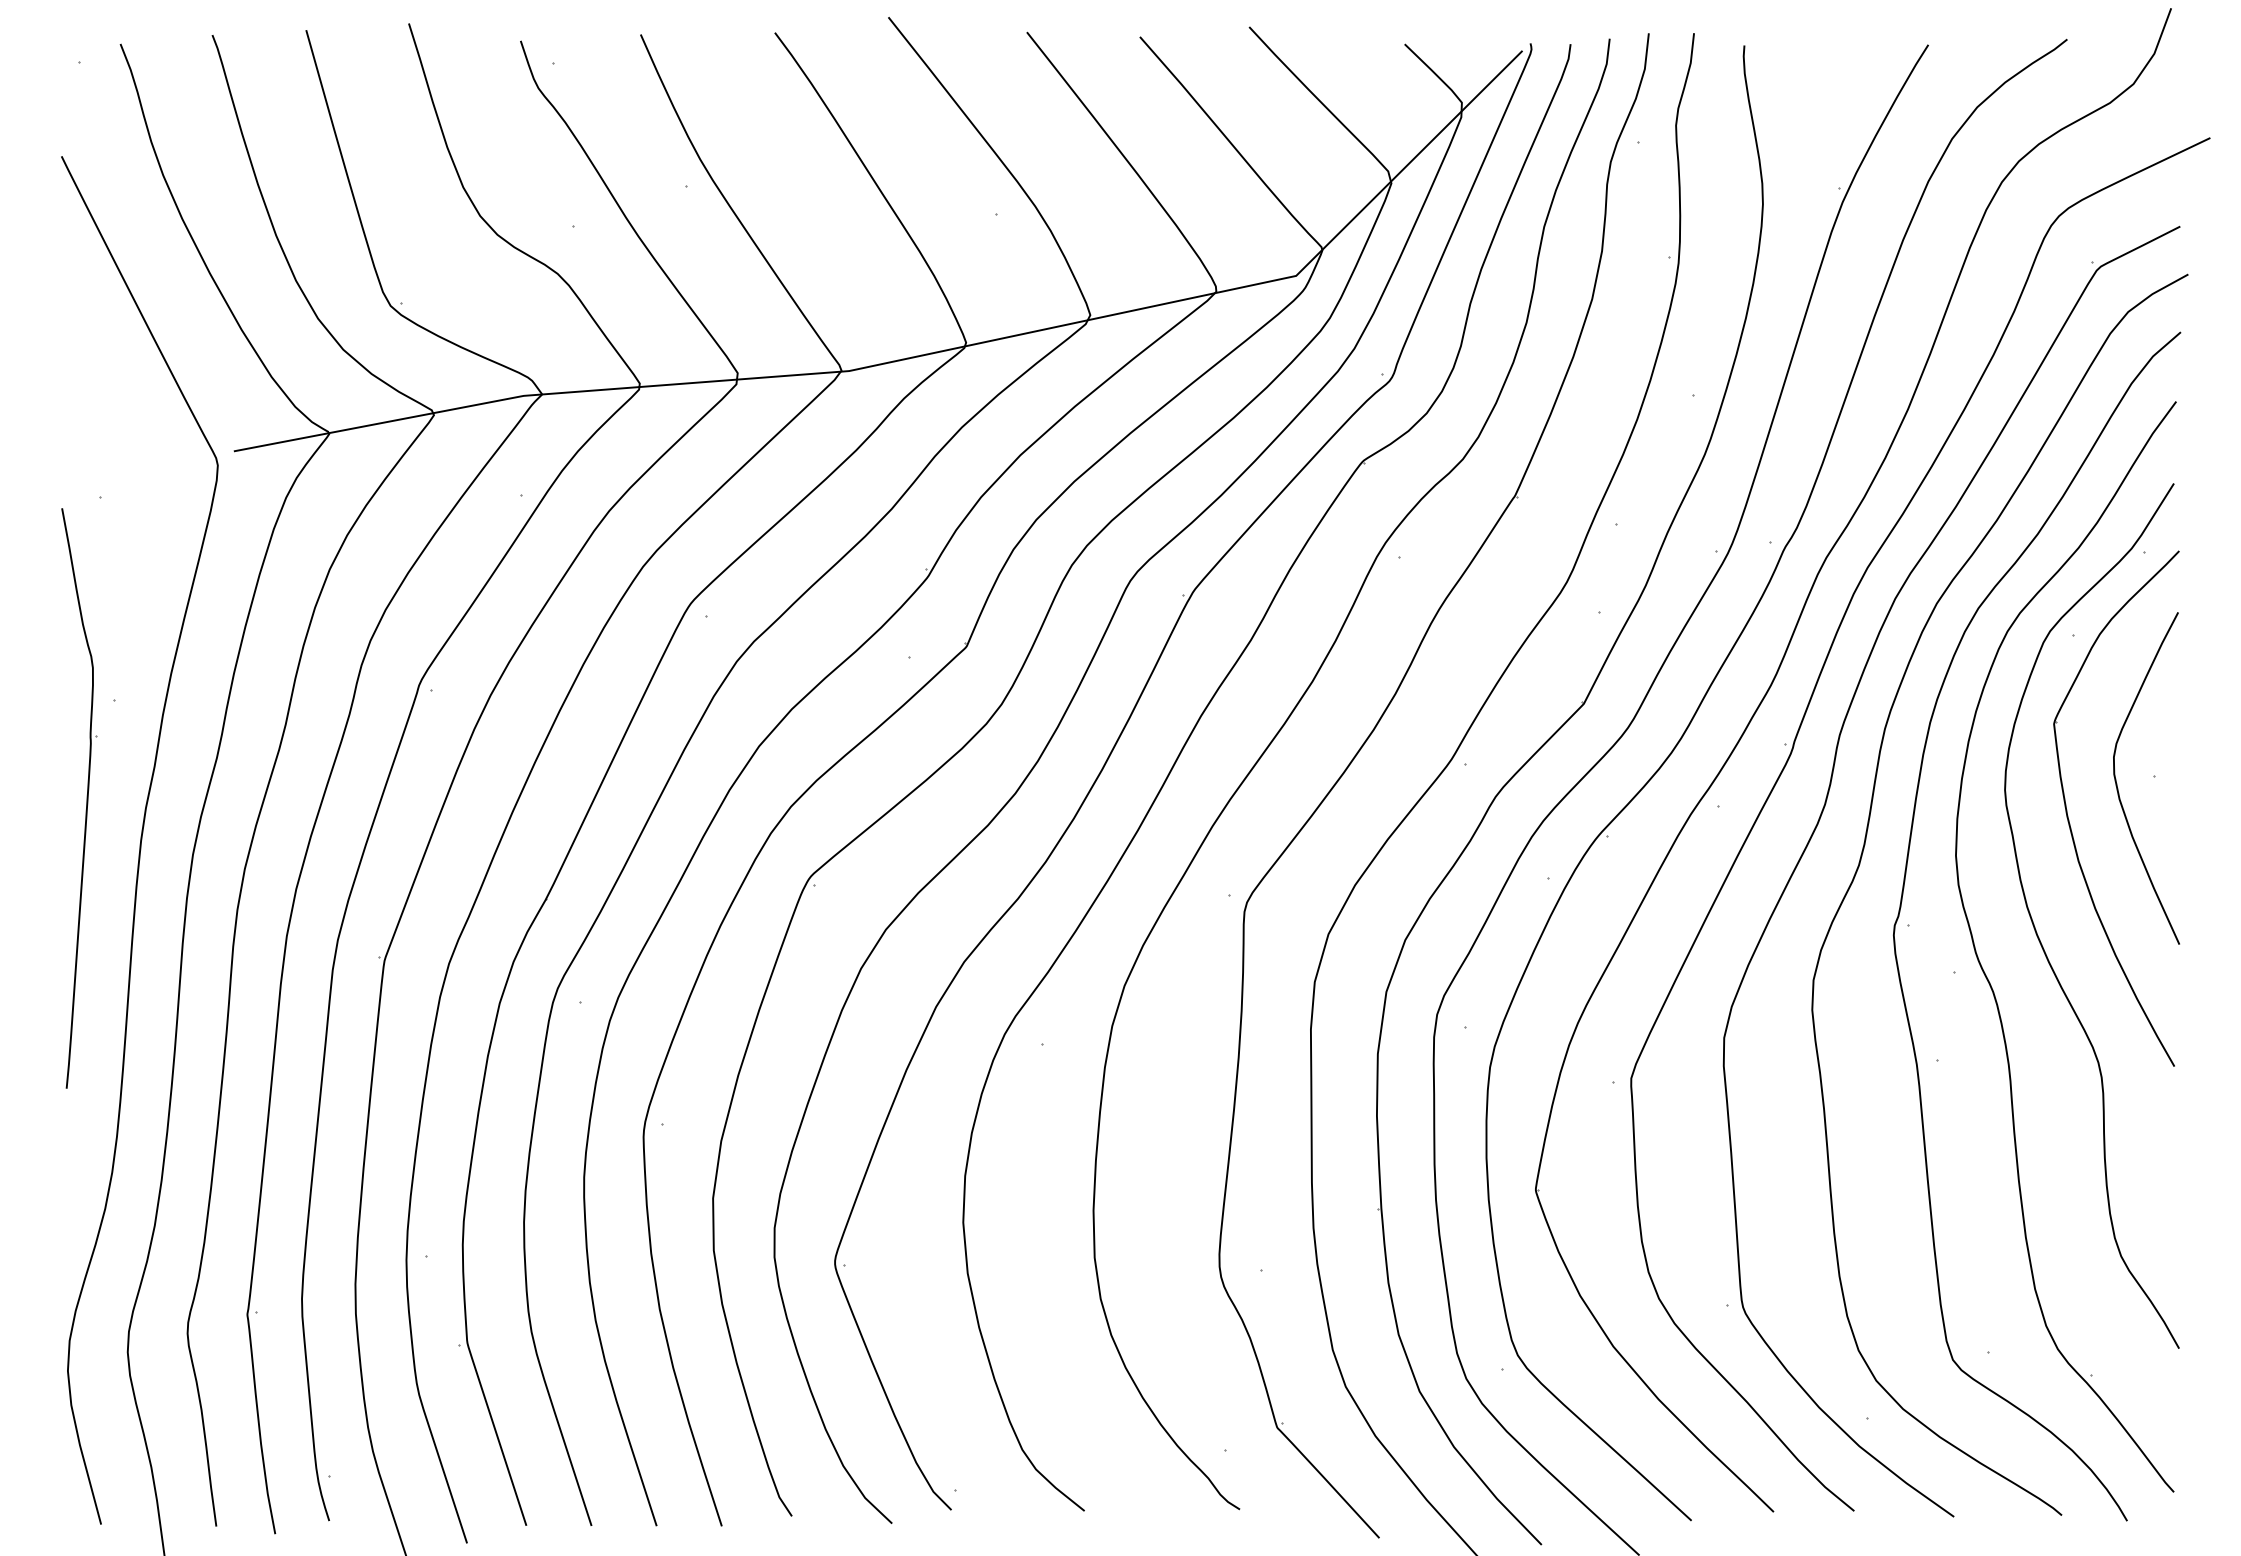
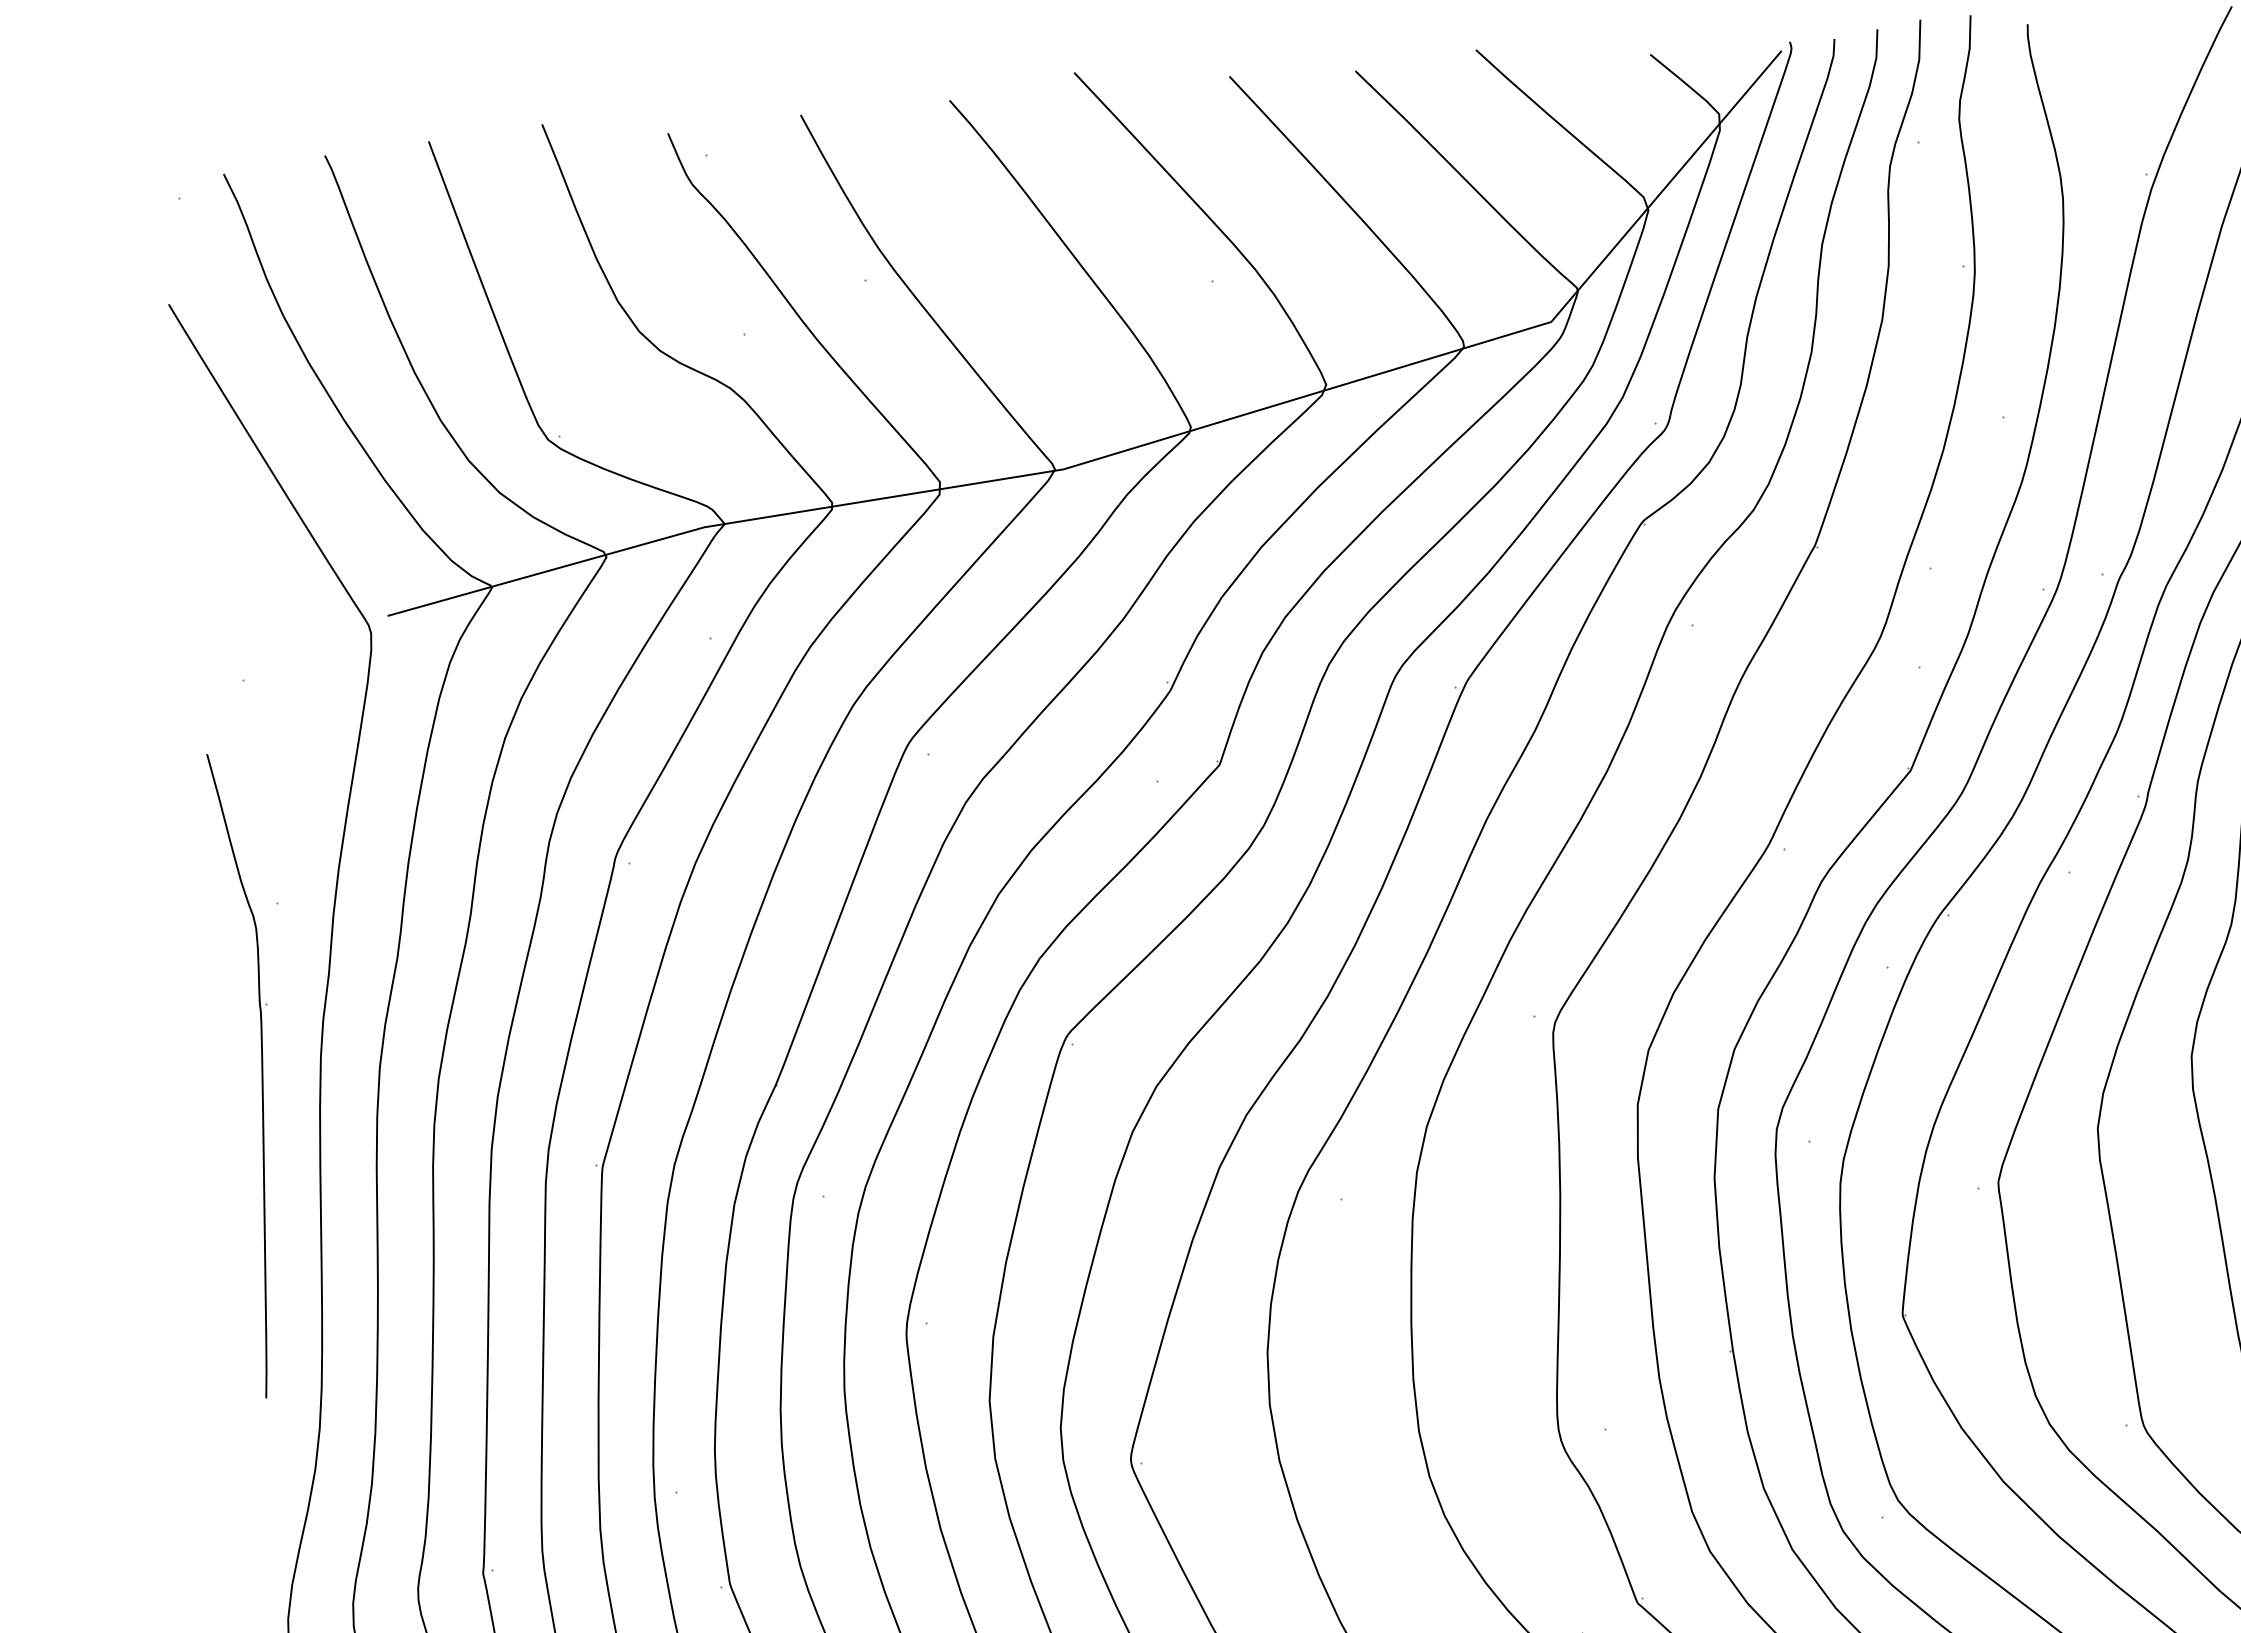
part: (86, 798) -> (261, 1074), moved

